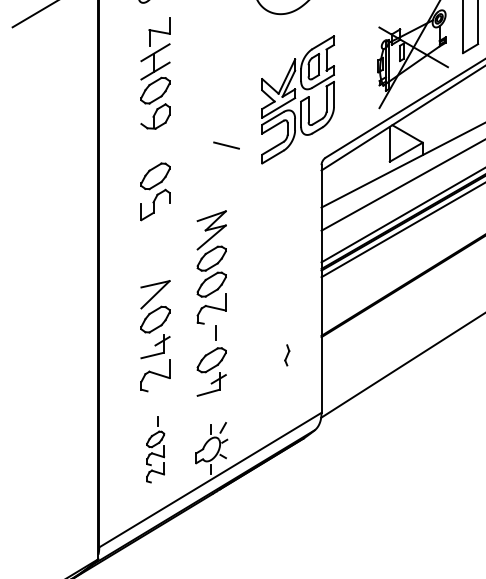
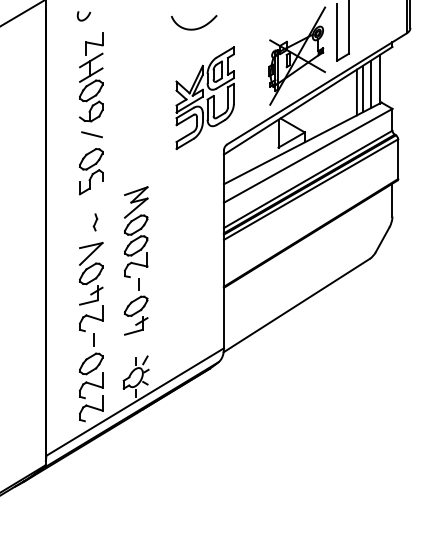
line: (225, 145) -> (91, 134), moved
part: (287, 355) -> (95, 222), moved
part: (155, 449) -> (91, 377), size x1.67

